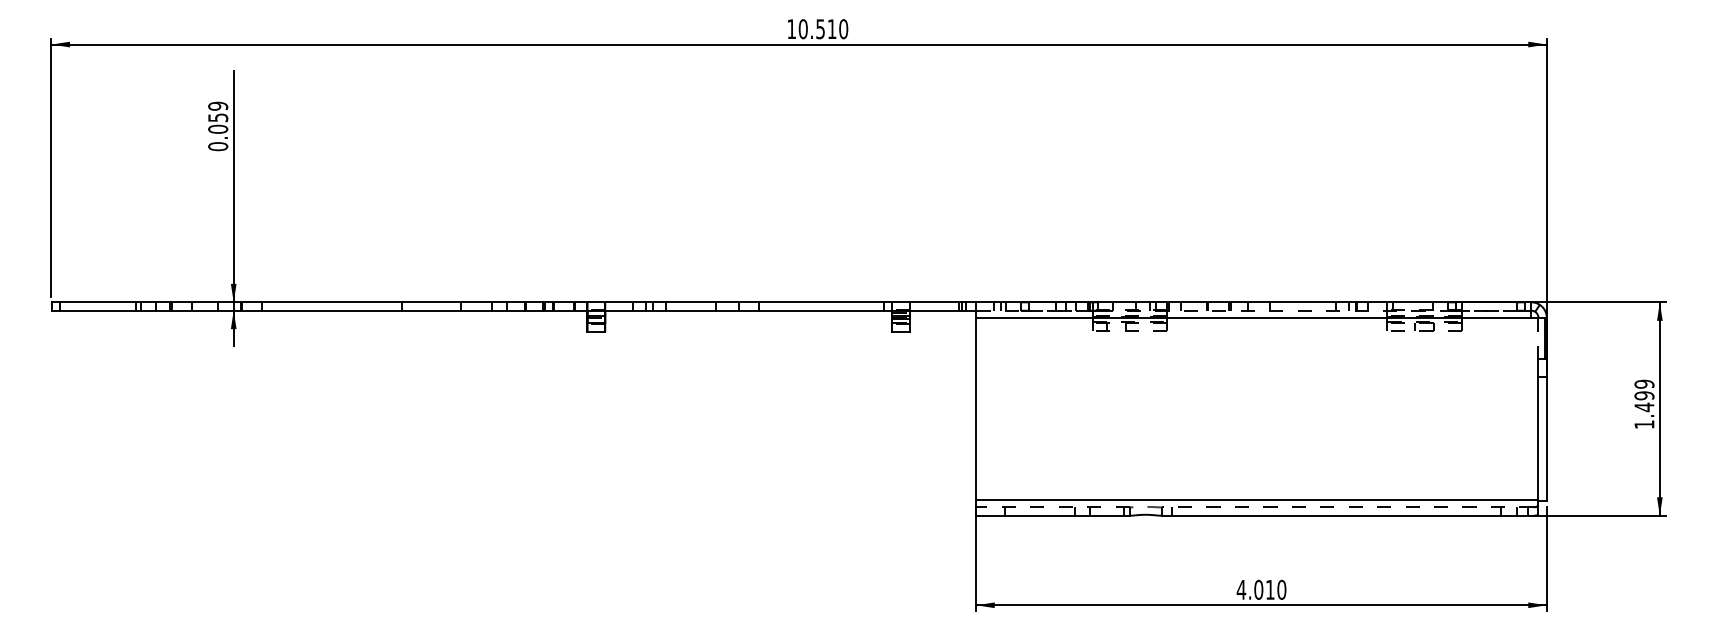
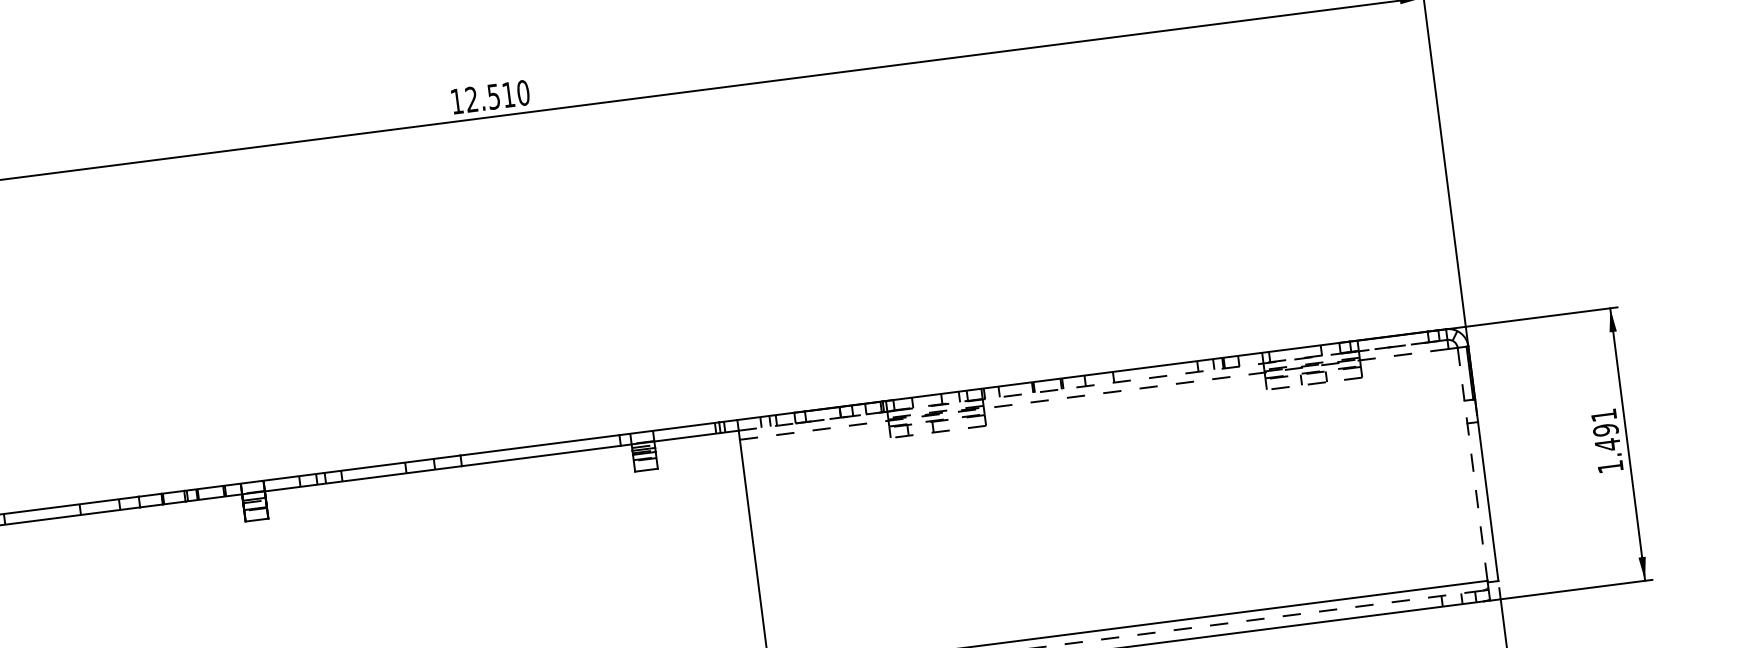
text: (802, 29) -> (470, 100), 10.510 -> 12.510
line: (1253, 317) -> (1093, 394), solid -> dashed
text: (1644, 383) -> (1603, 414), 1.499 -> 1.491
line: (1538, 429) -> (1476, 490), solid -> dashed

